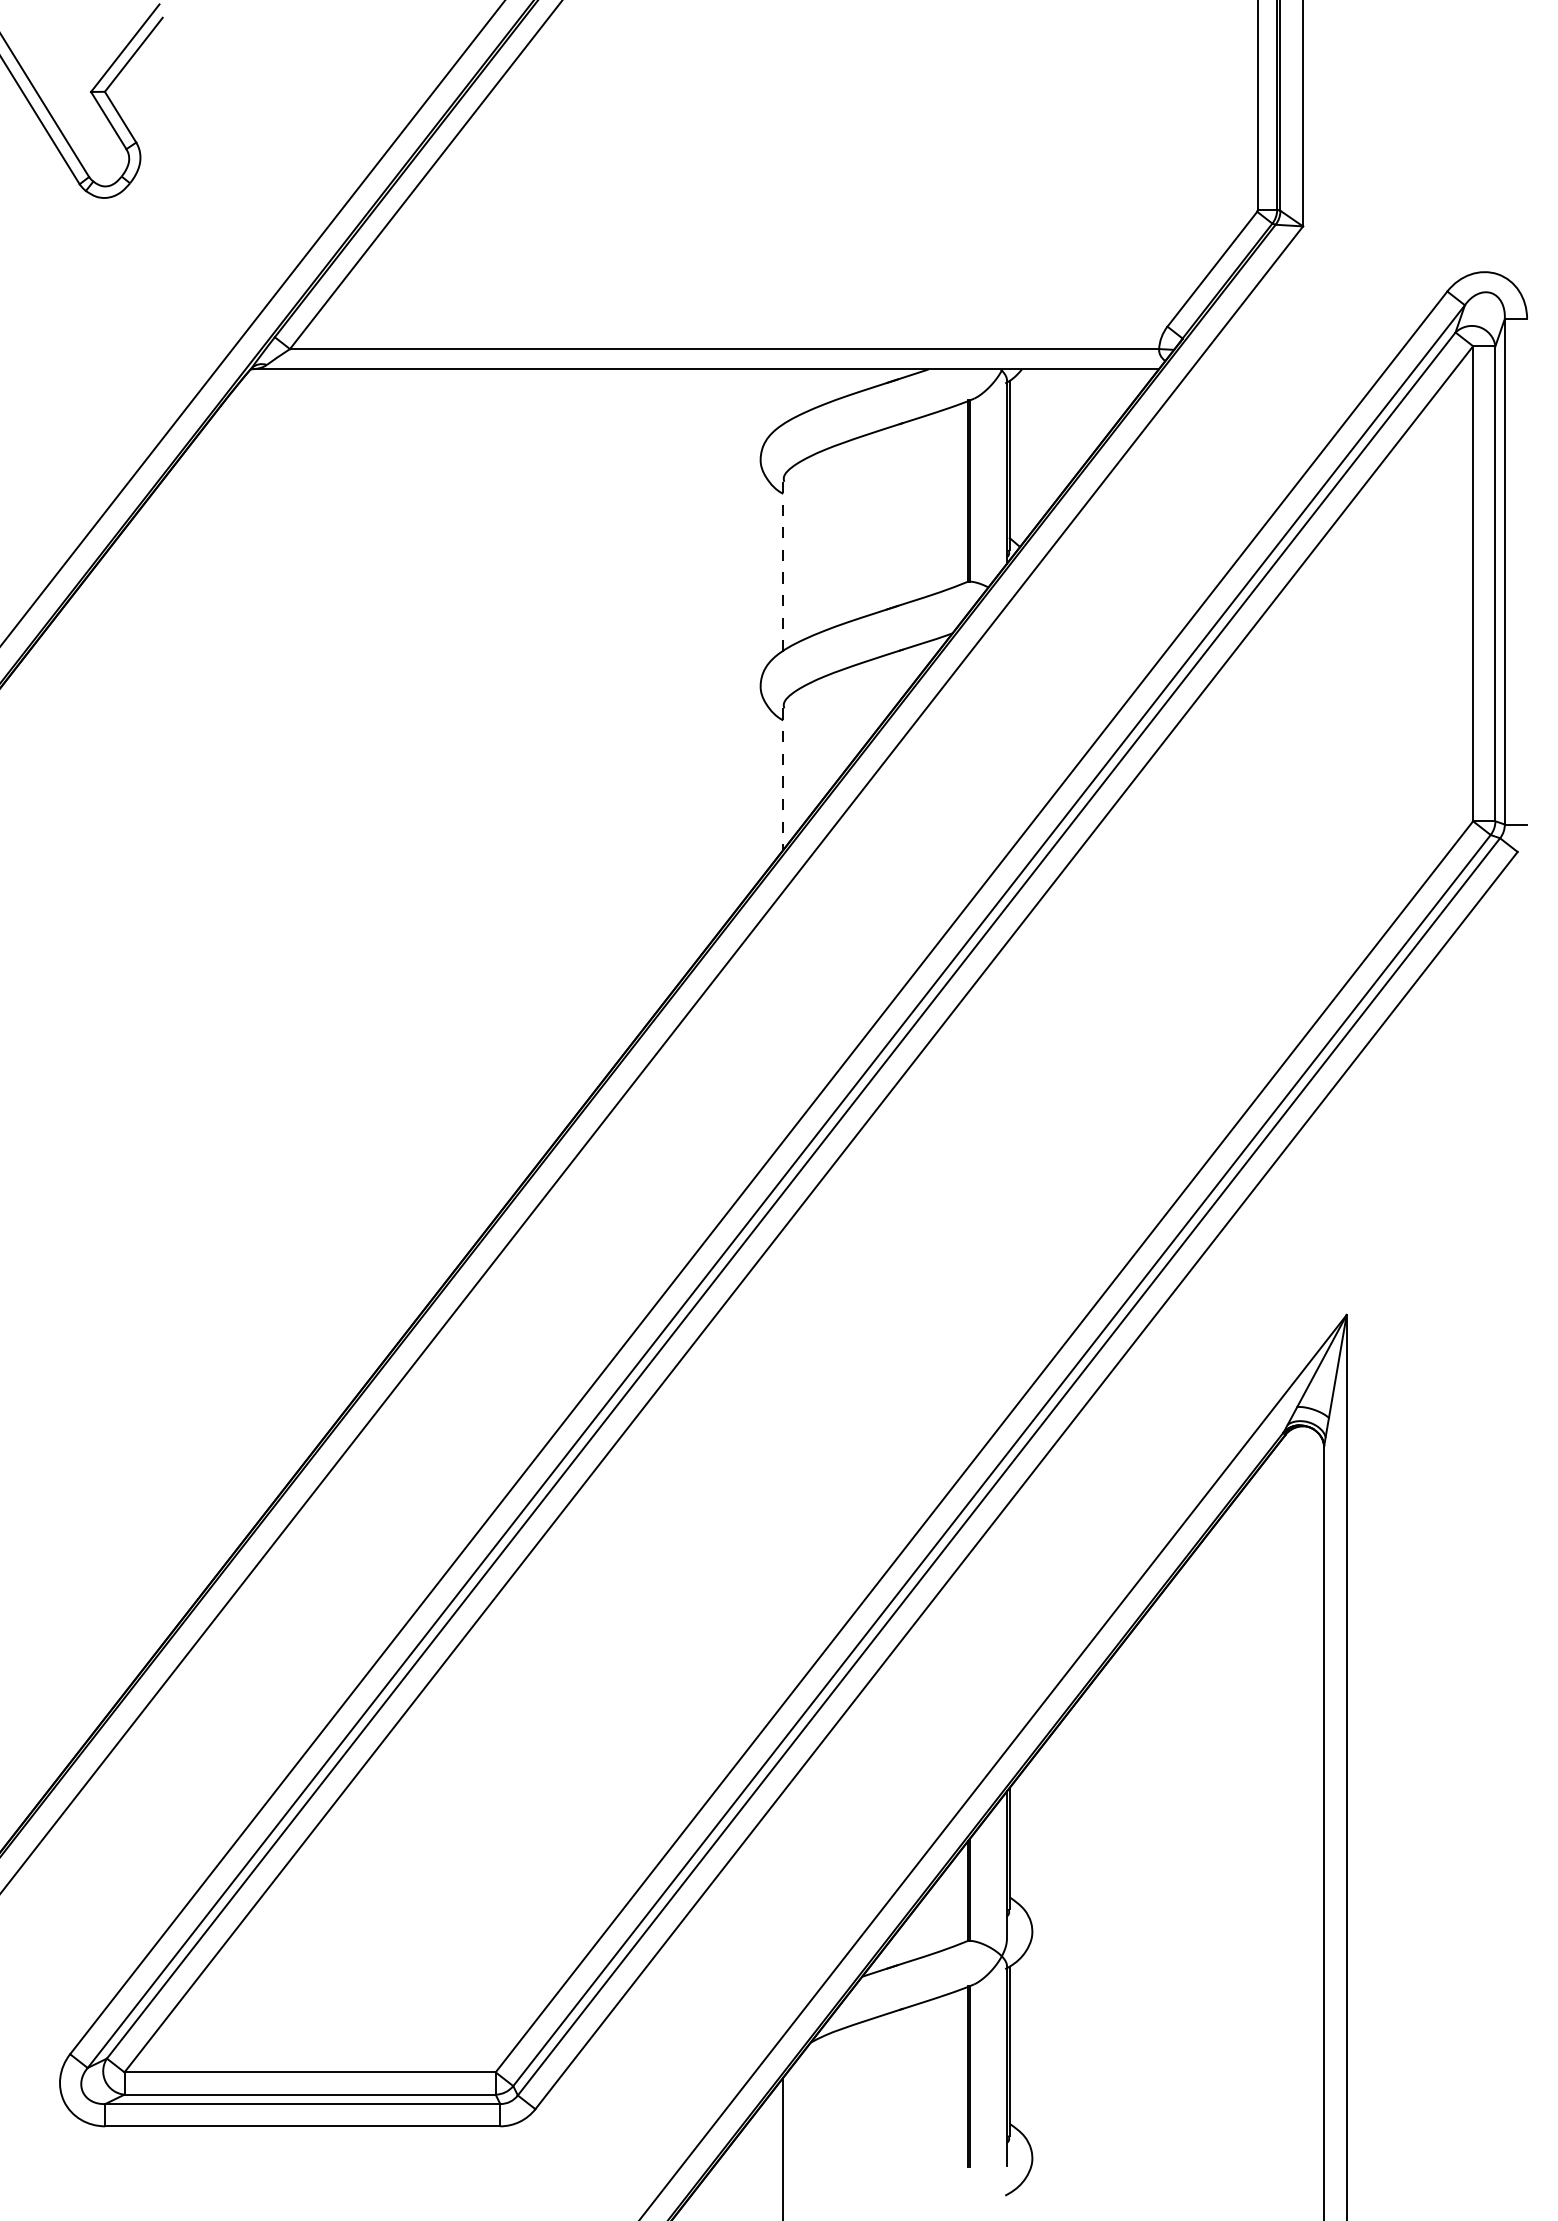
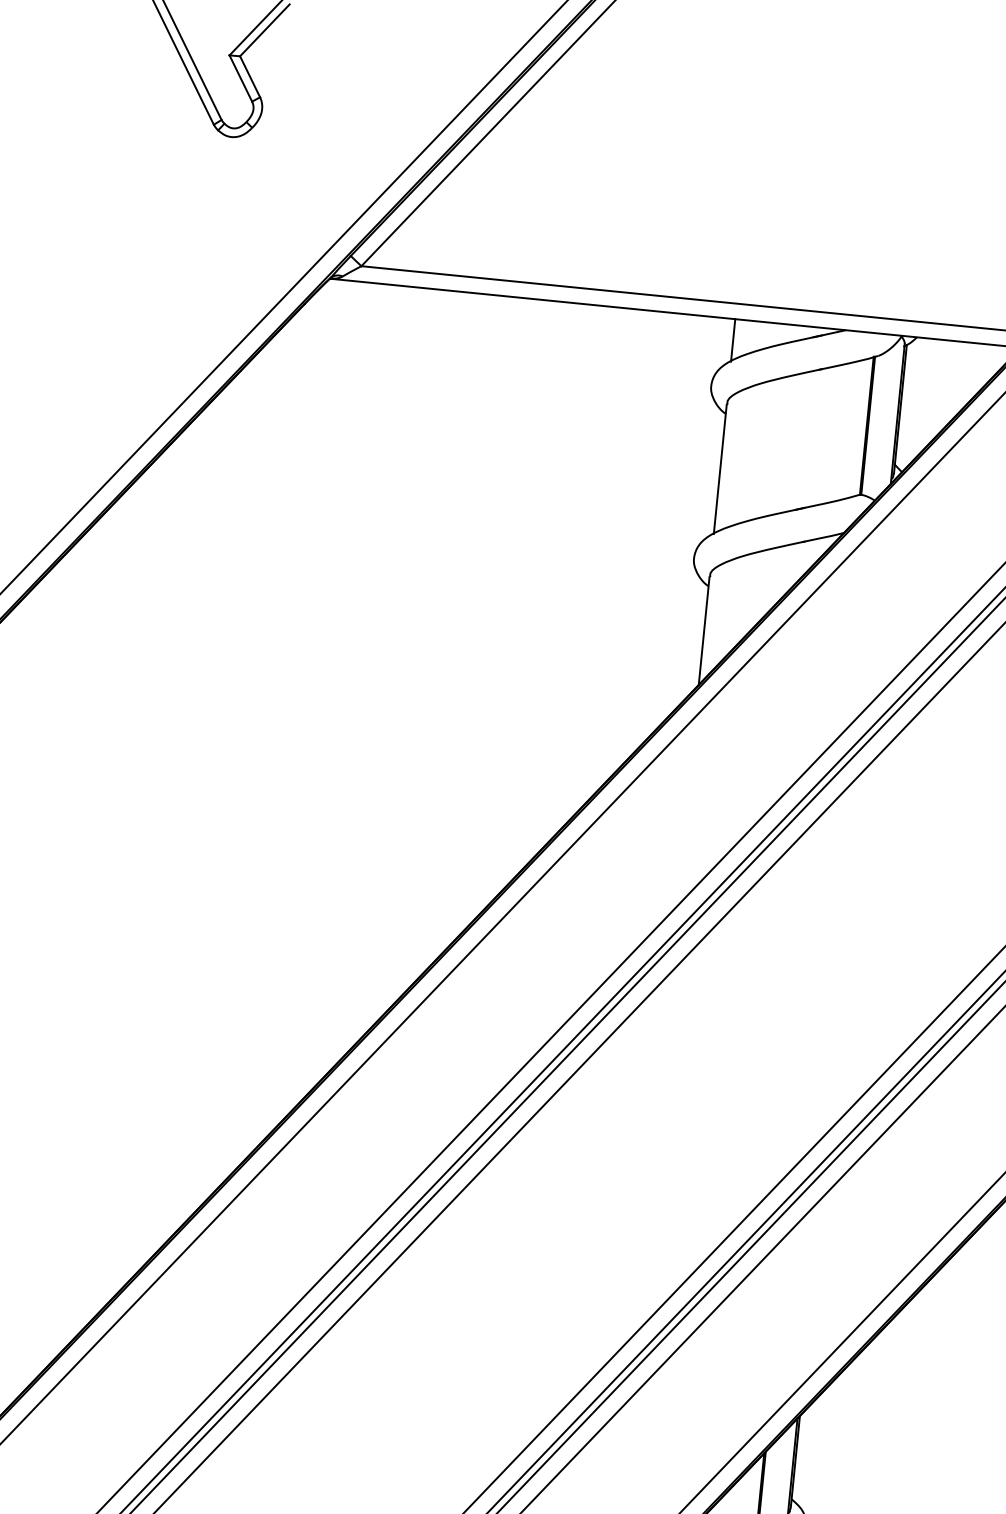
line: (783, 397) -> (733, 340), added
line: (783, 566) -> (720, 469), dashed -> solid
line: (783, 779) -> (704, 631), dashed -> solid

